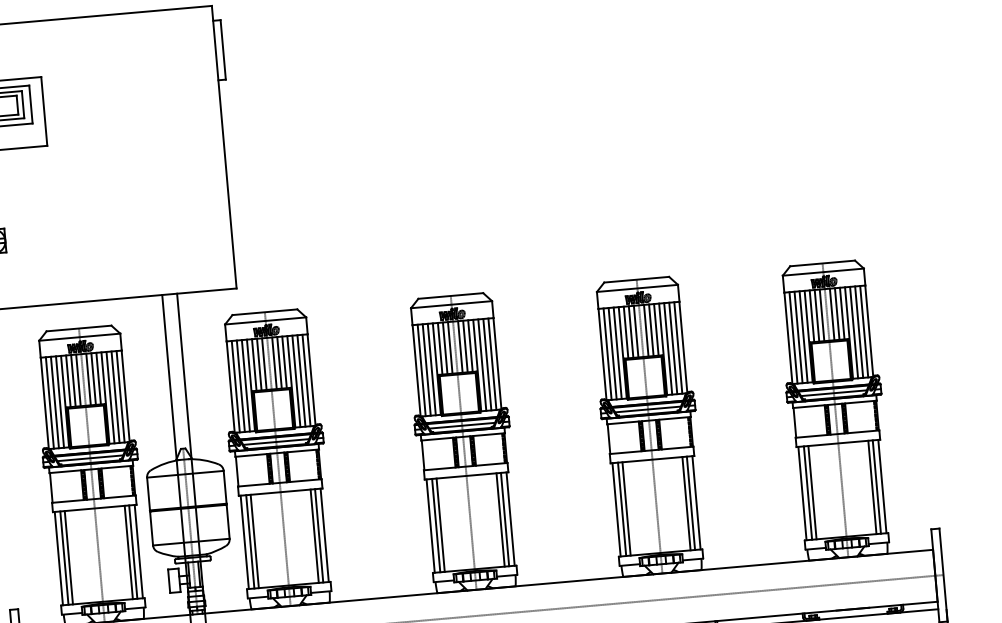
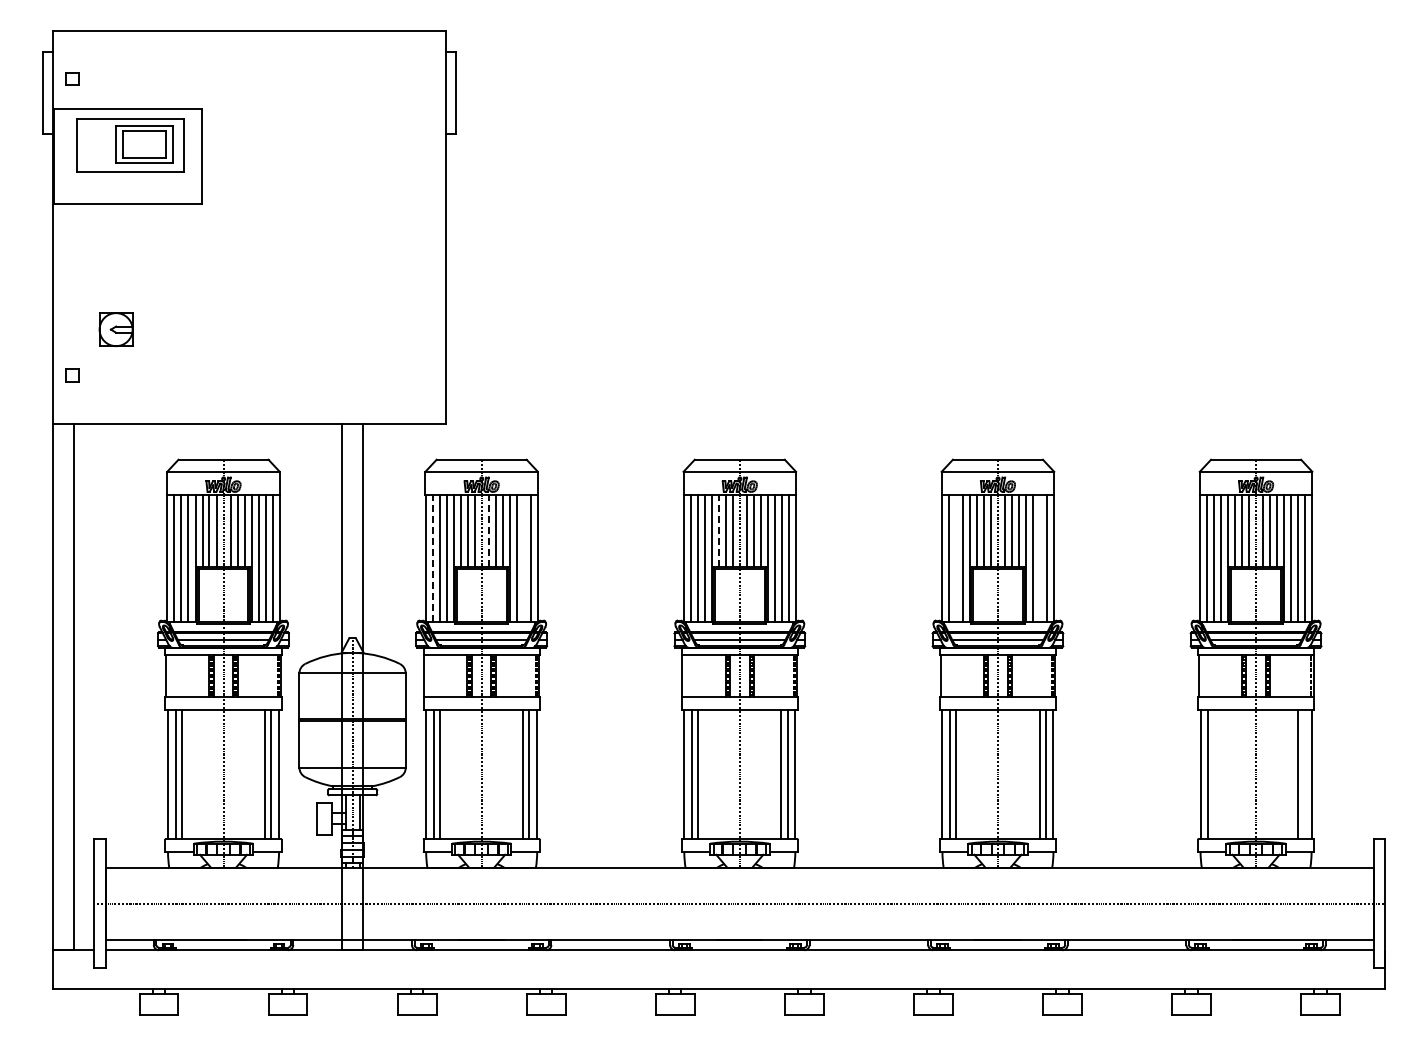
line: (439, 348) -> (718, 531), solid -> dashed
line: (673, 348) -> (1040, 558), removed
line: (612, 353) -> (955, 558), removed
line: (274, 363) -> (488, 531), solid -> dashed
line: (301, 380) -> (523, 558), removed
line: (235, 386) -> (432, 558), solid -> dashed
line: (876, 487) -> (1303, 774), removed
line: (812, 492) -> (1214, 774), removed

